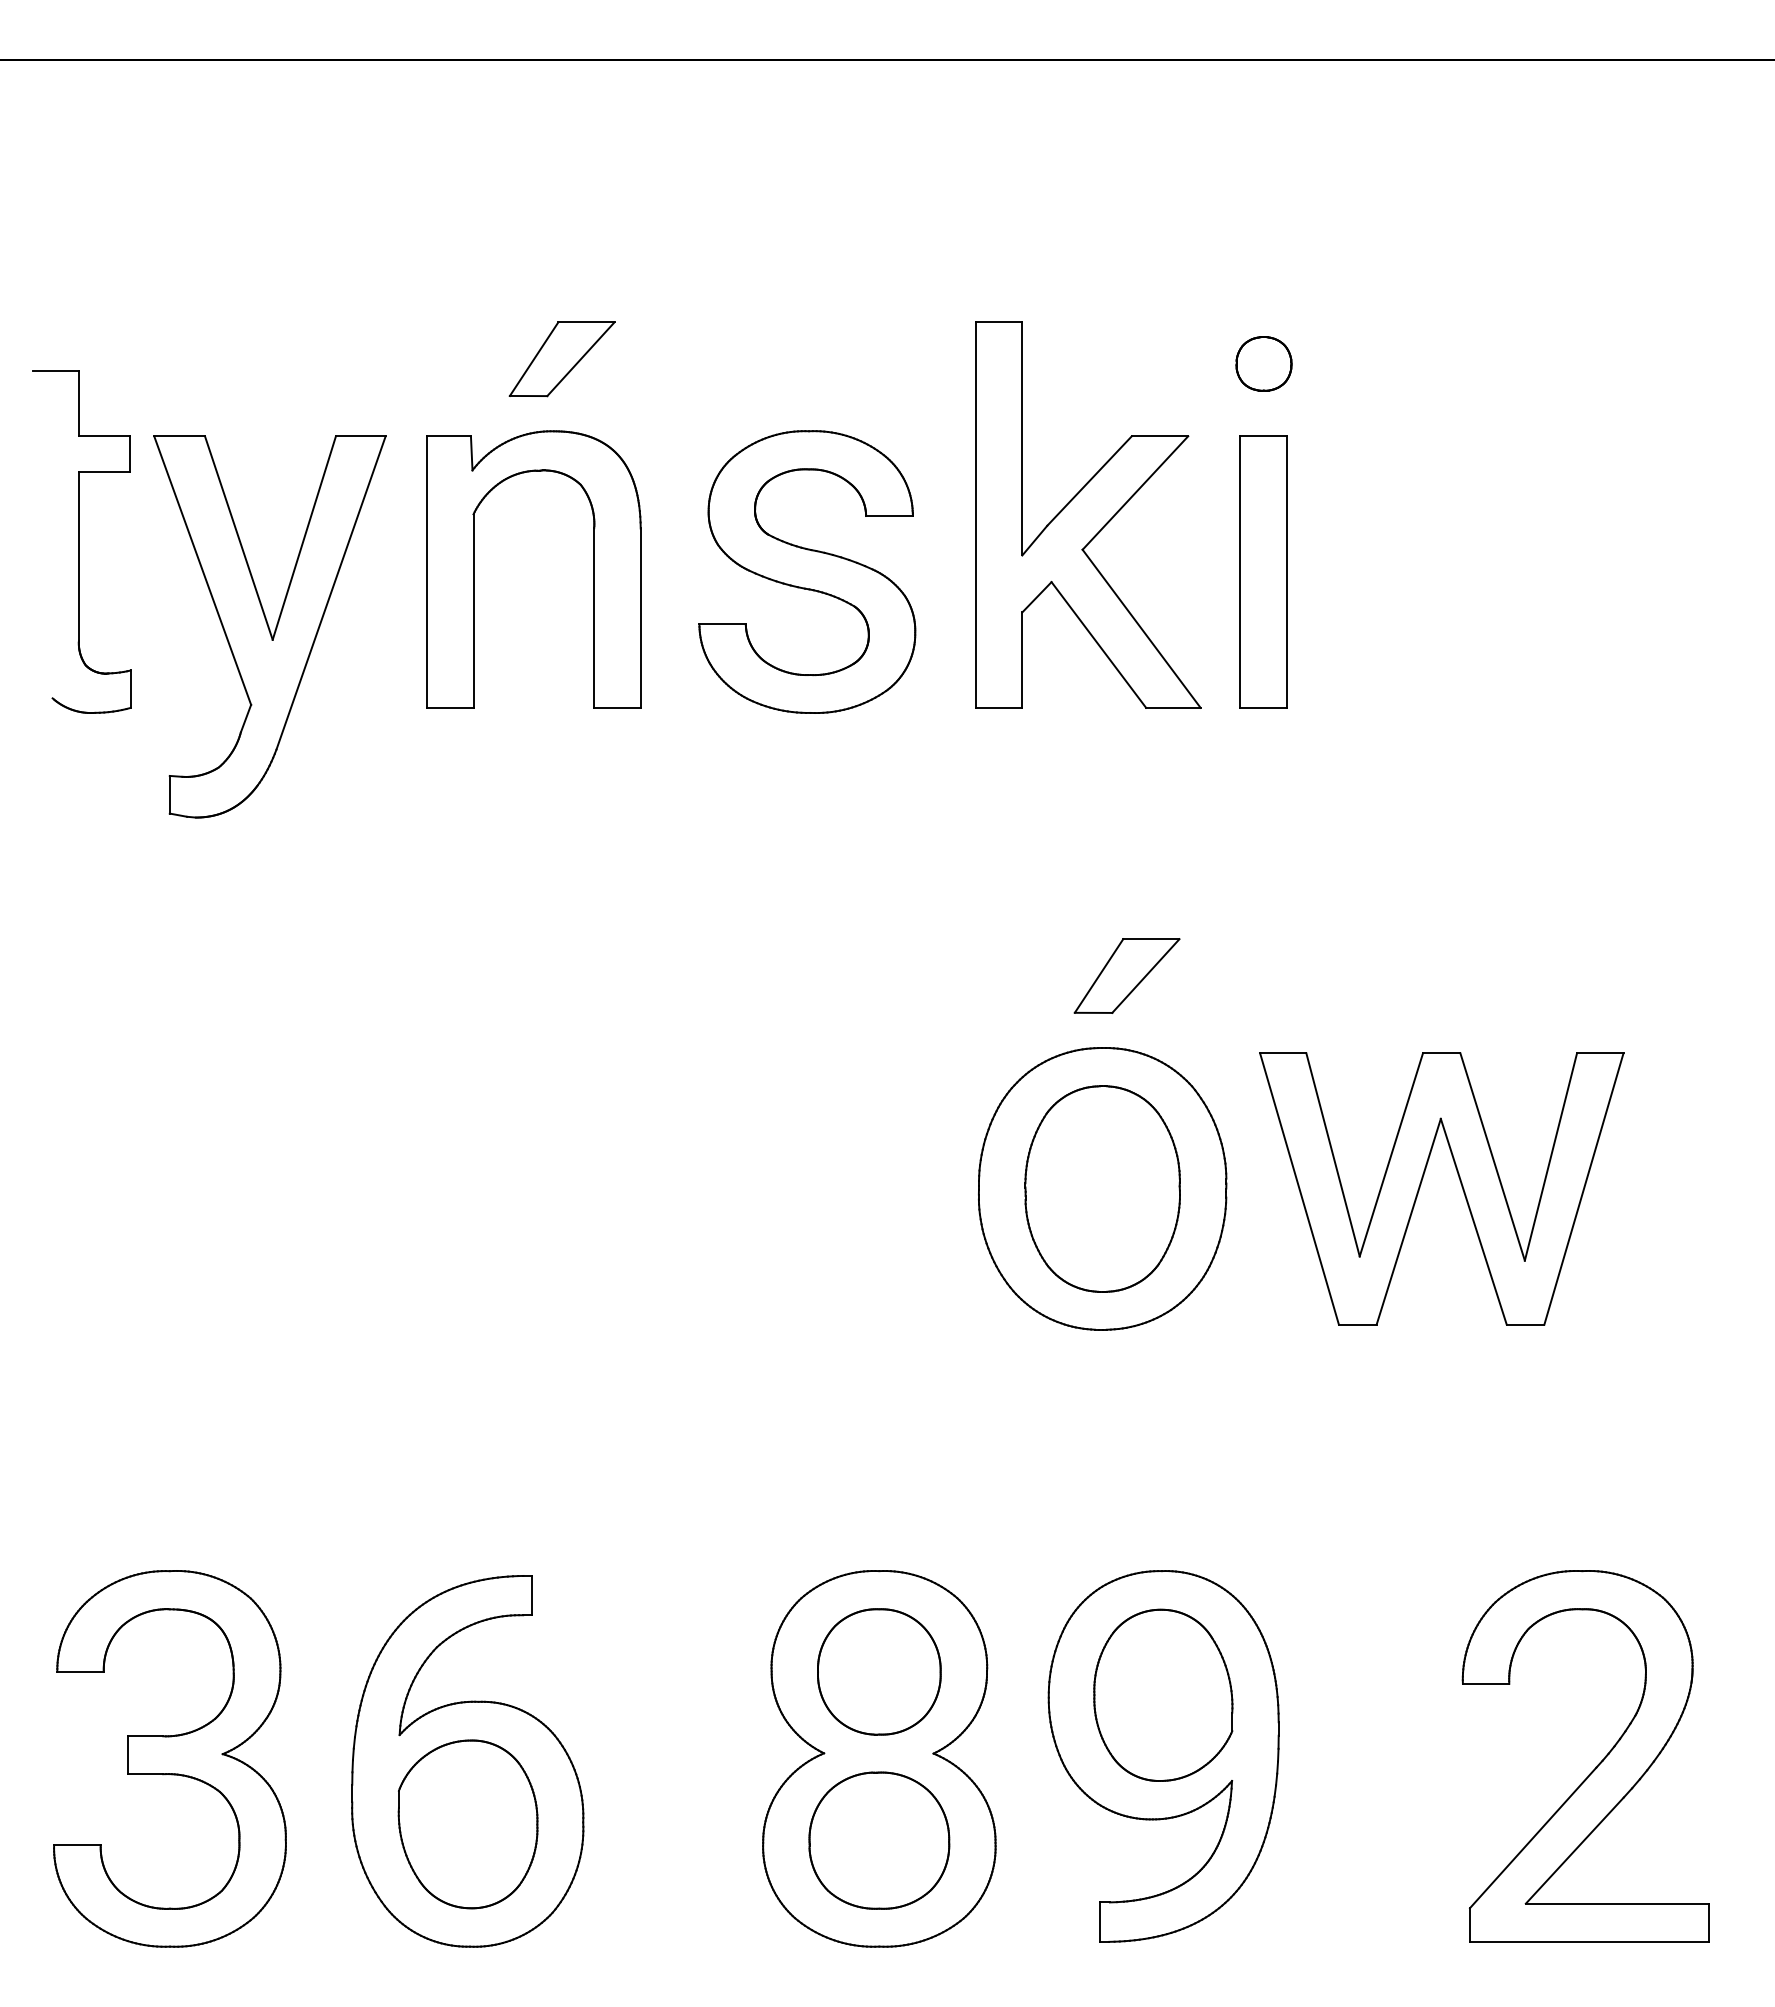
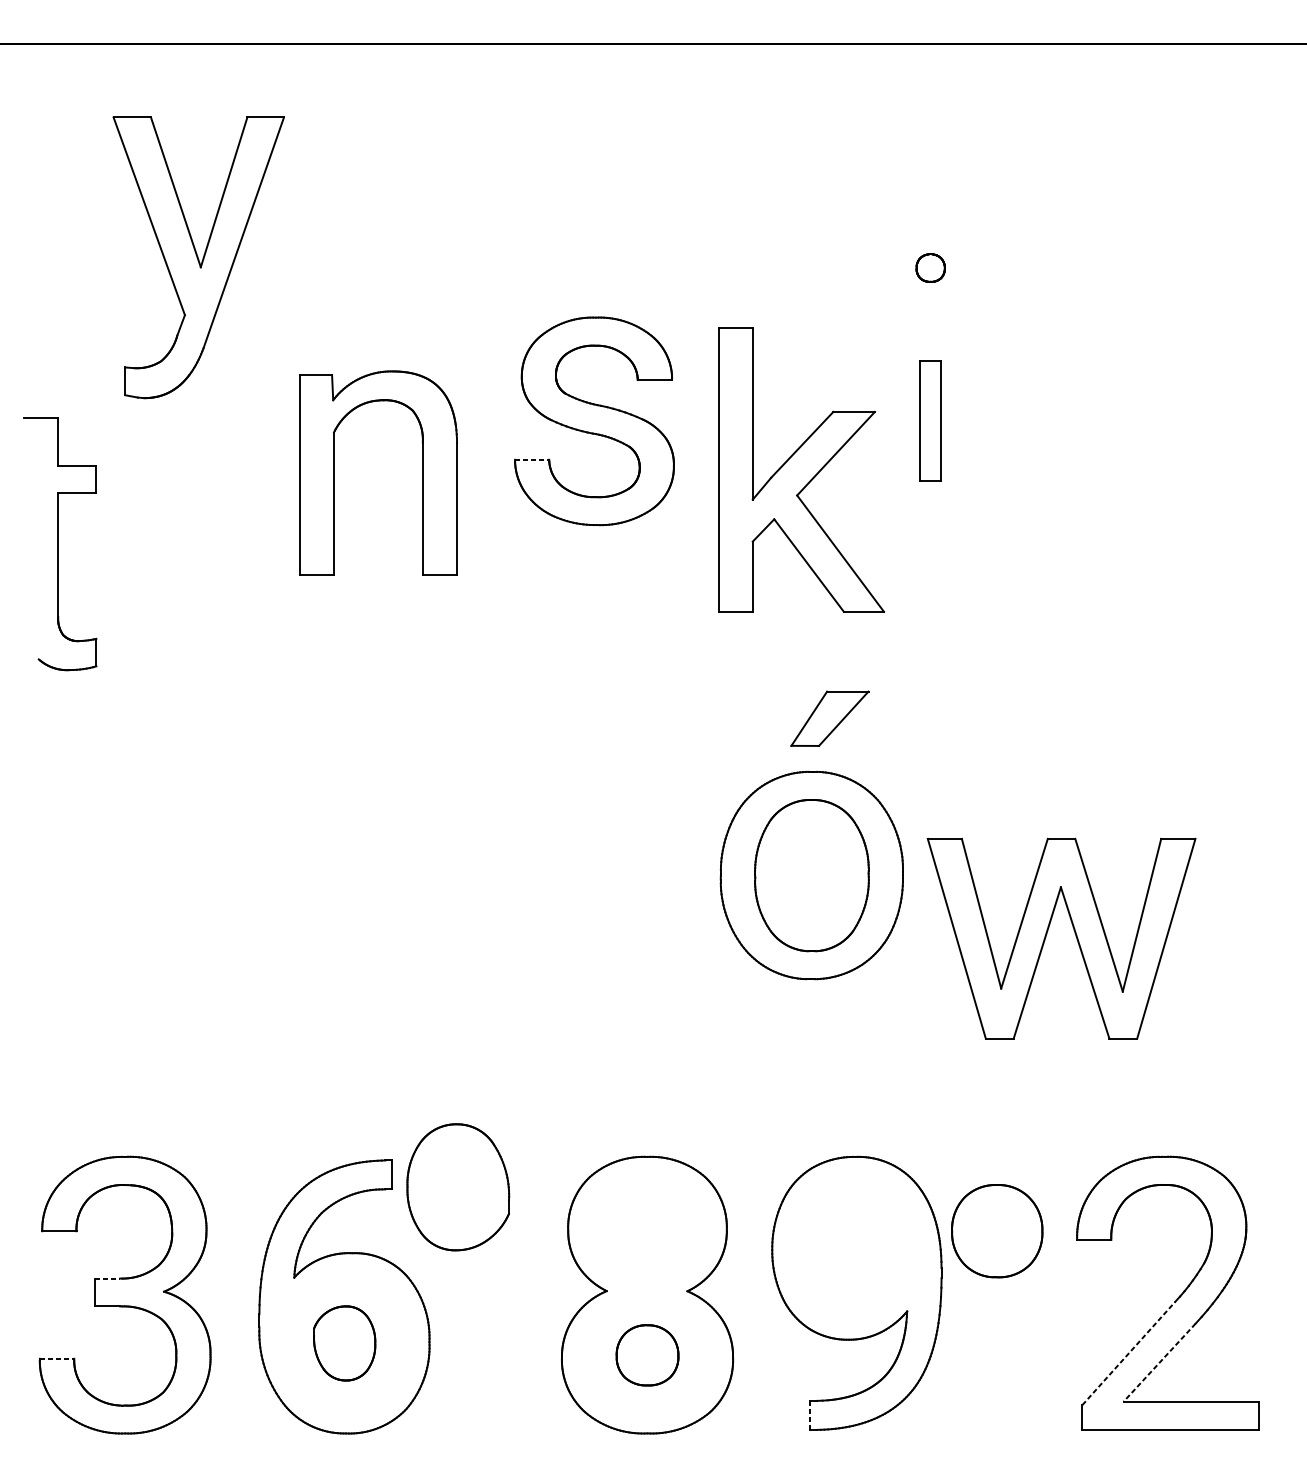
part: (561, 359) -> (413, 264), removed
part: (1263, 363) -> (930, 267), size x0.7
part: (1088, 514) -> (801, 469), moved
part: (81, 541) -> (60, 543), moved
part: (474, 569) -> (334, 473), moved
part: (1263, 571) -> (930, 420), size x0.6
line: (723, 624) -> (532, 459), solid -> dashed
part: (269, 626) -> (198, 257), moved
part: (1460, 1184) -> (1075, 935), moved
part: (879, 1671) -> (997, 1230), moved
part: (1163, 1694) -> (458, 1186), moved
line: (146, 1736) -> (107, 1278), solid -> dashed
part: (467, 1824) -> (344, 1343), size x0.6
line: (1533, 1837) -> (1129, 1353), solid -> dashed
part: (879, 1840) -> (647, 1355), size x0.6
line: (77, 1845) -> (57, 1358), solid -> dashed
line: (1574, 1850) -> (1159, 1362), solid -> dashed
line: (1100, 1922) -> (810, 1415), solid -> dashed

